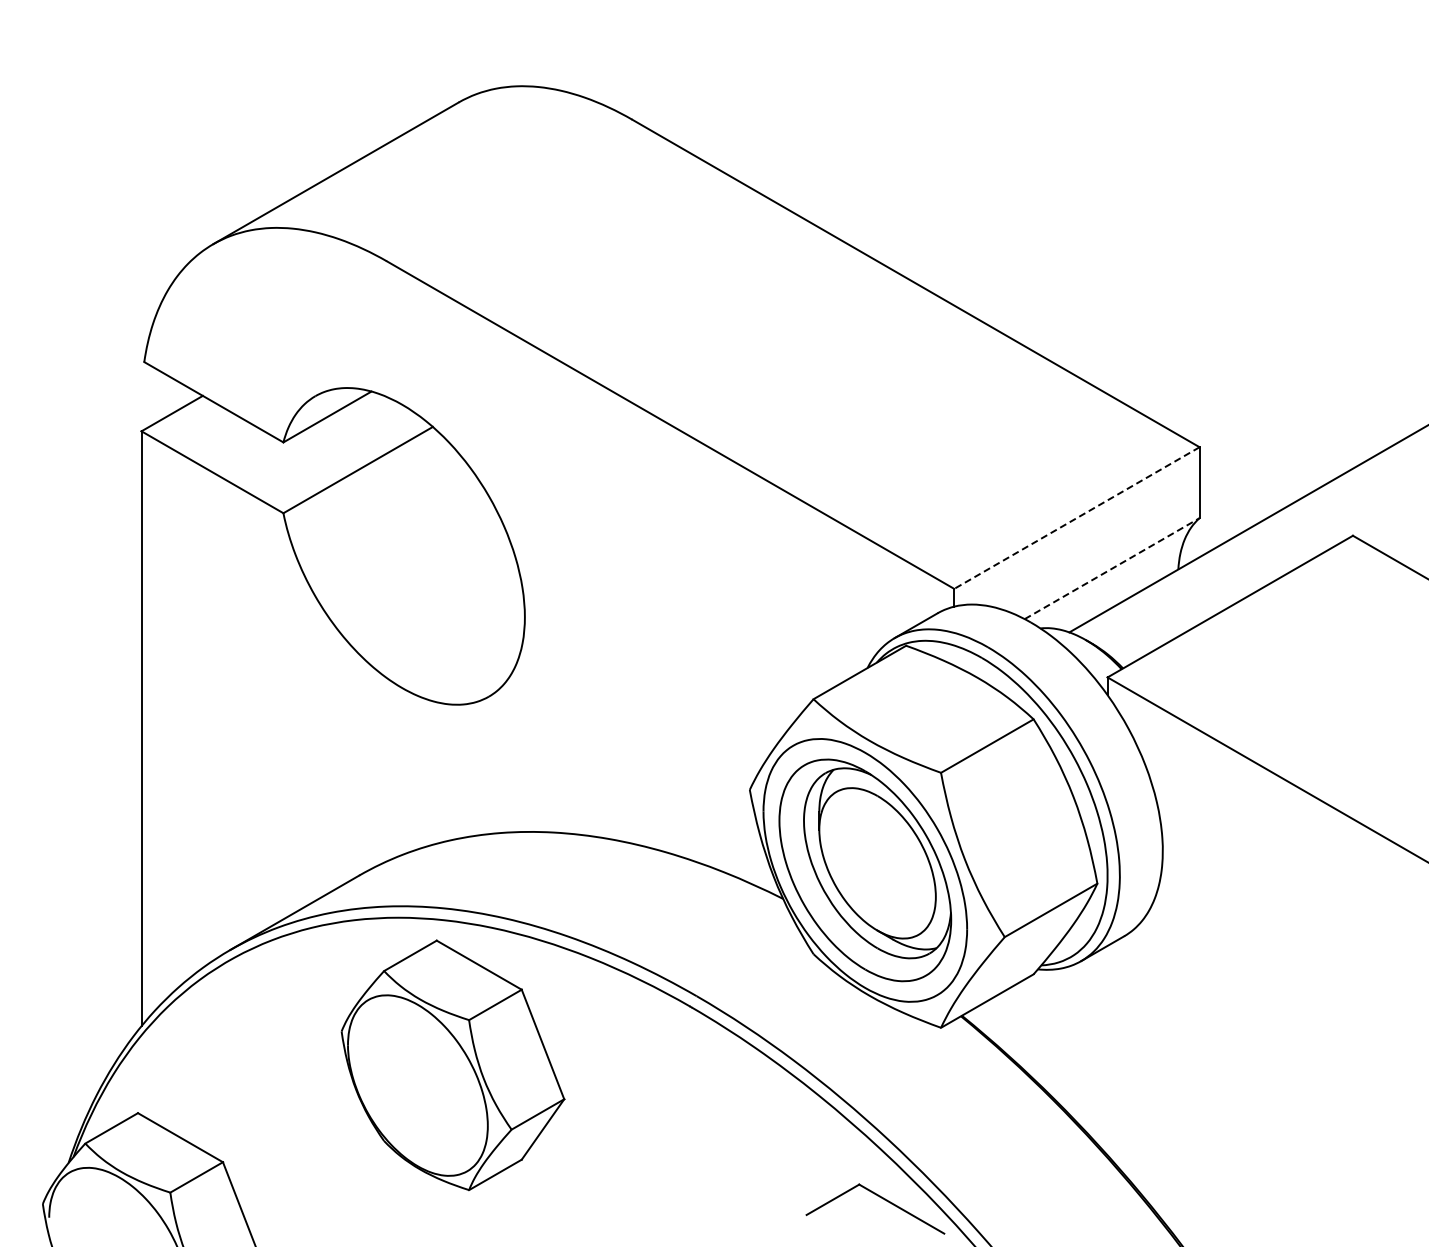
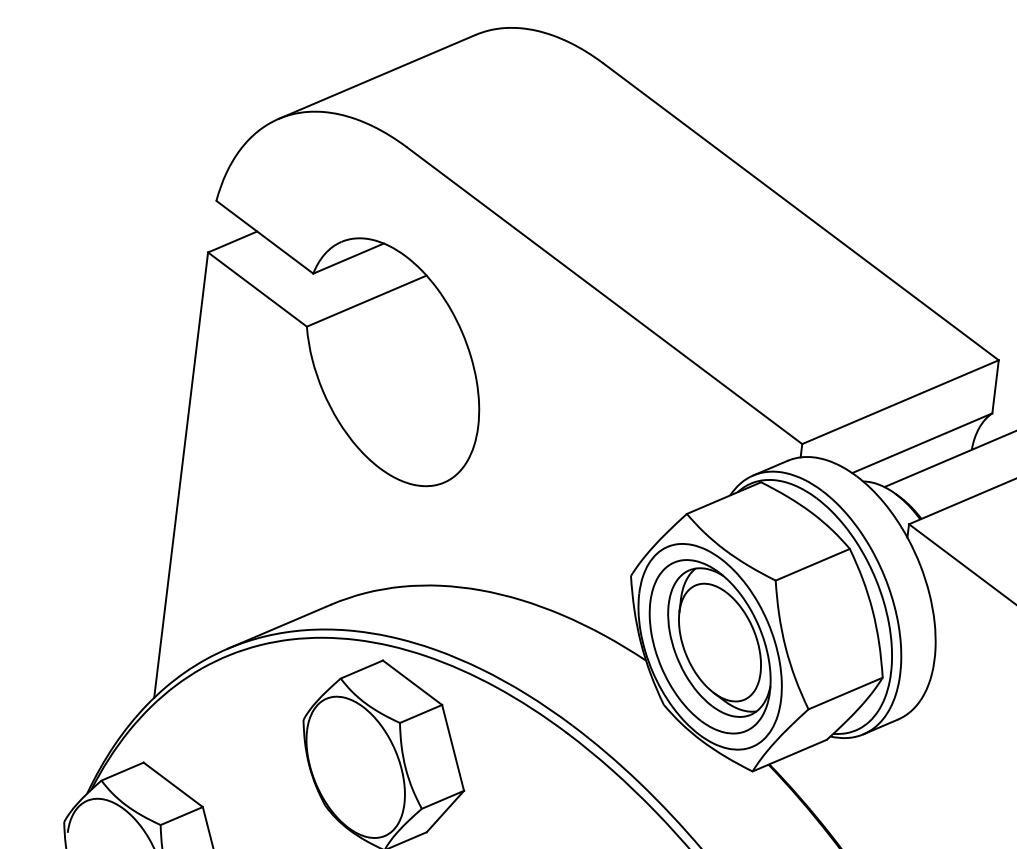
line: (1076, 518) -> (900, 402), dashed -> solid
line: (1112, 568) -> (922, 443), dashed -> solid

